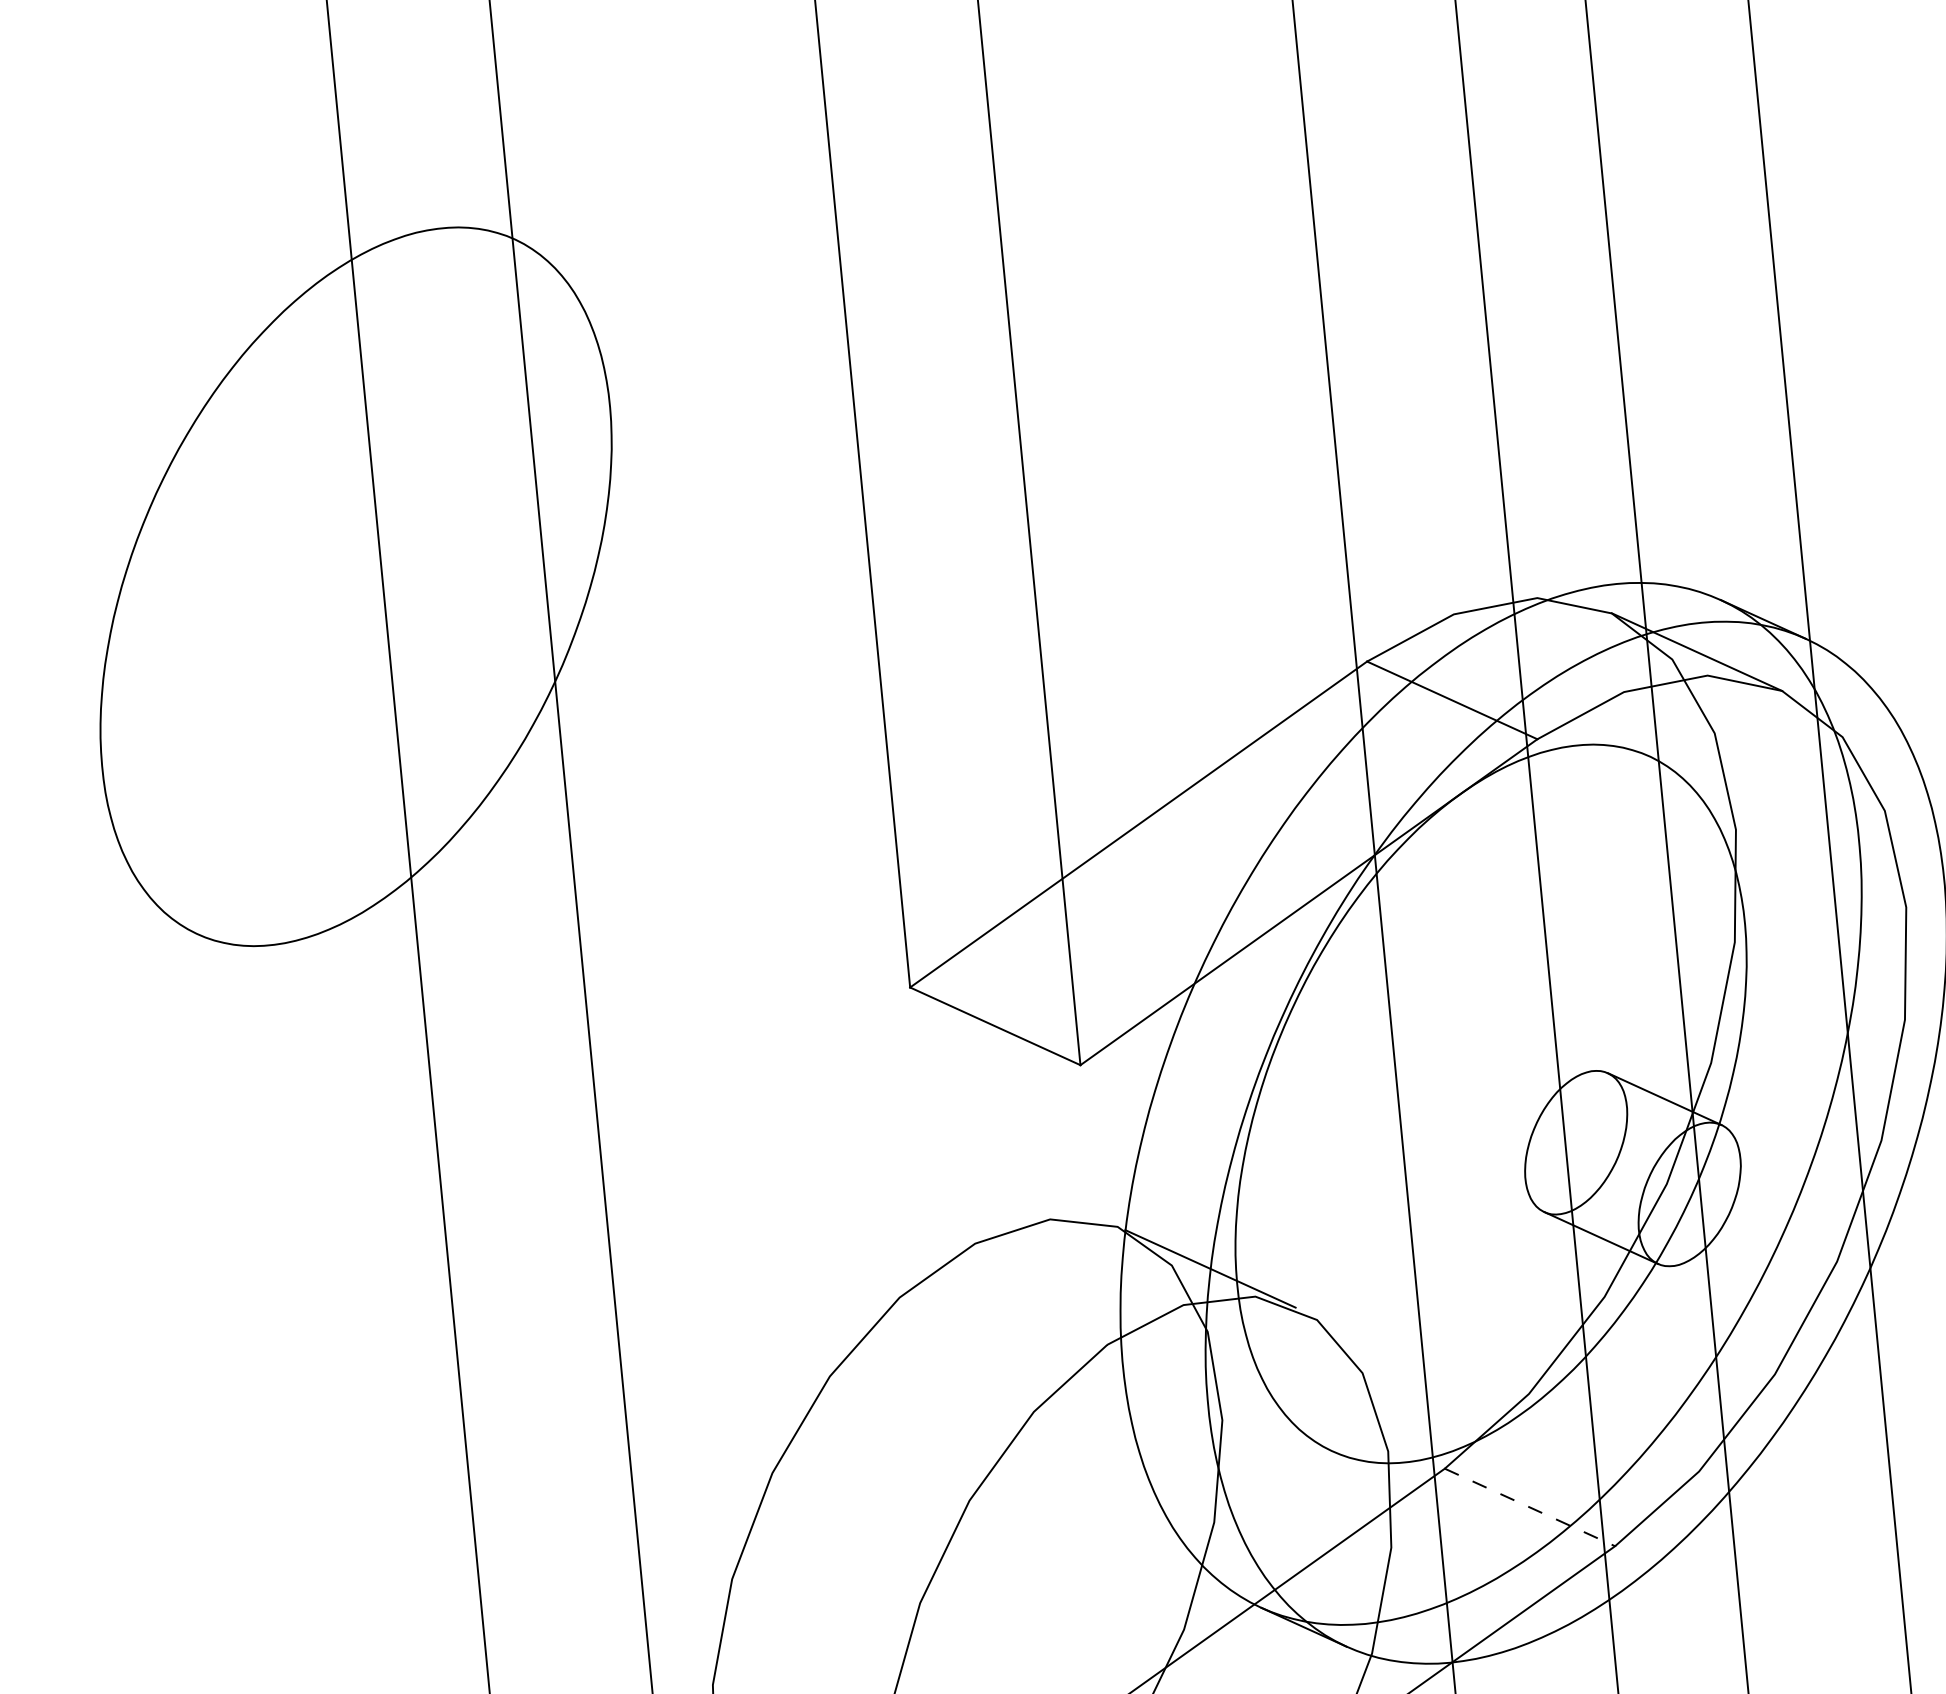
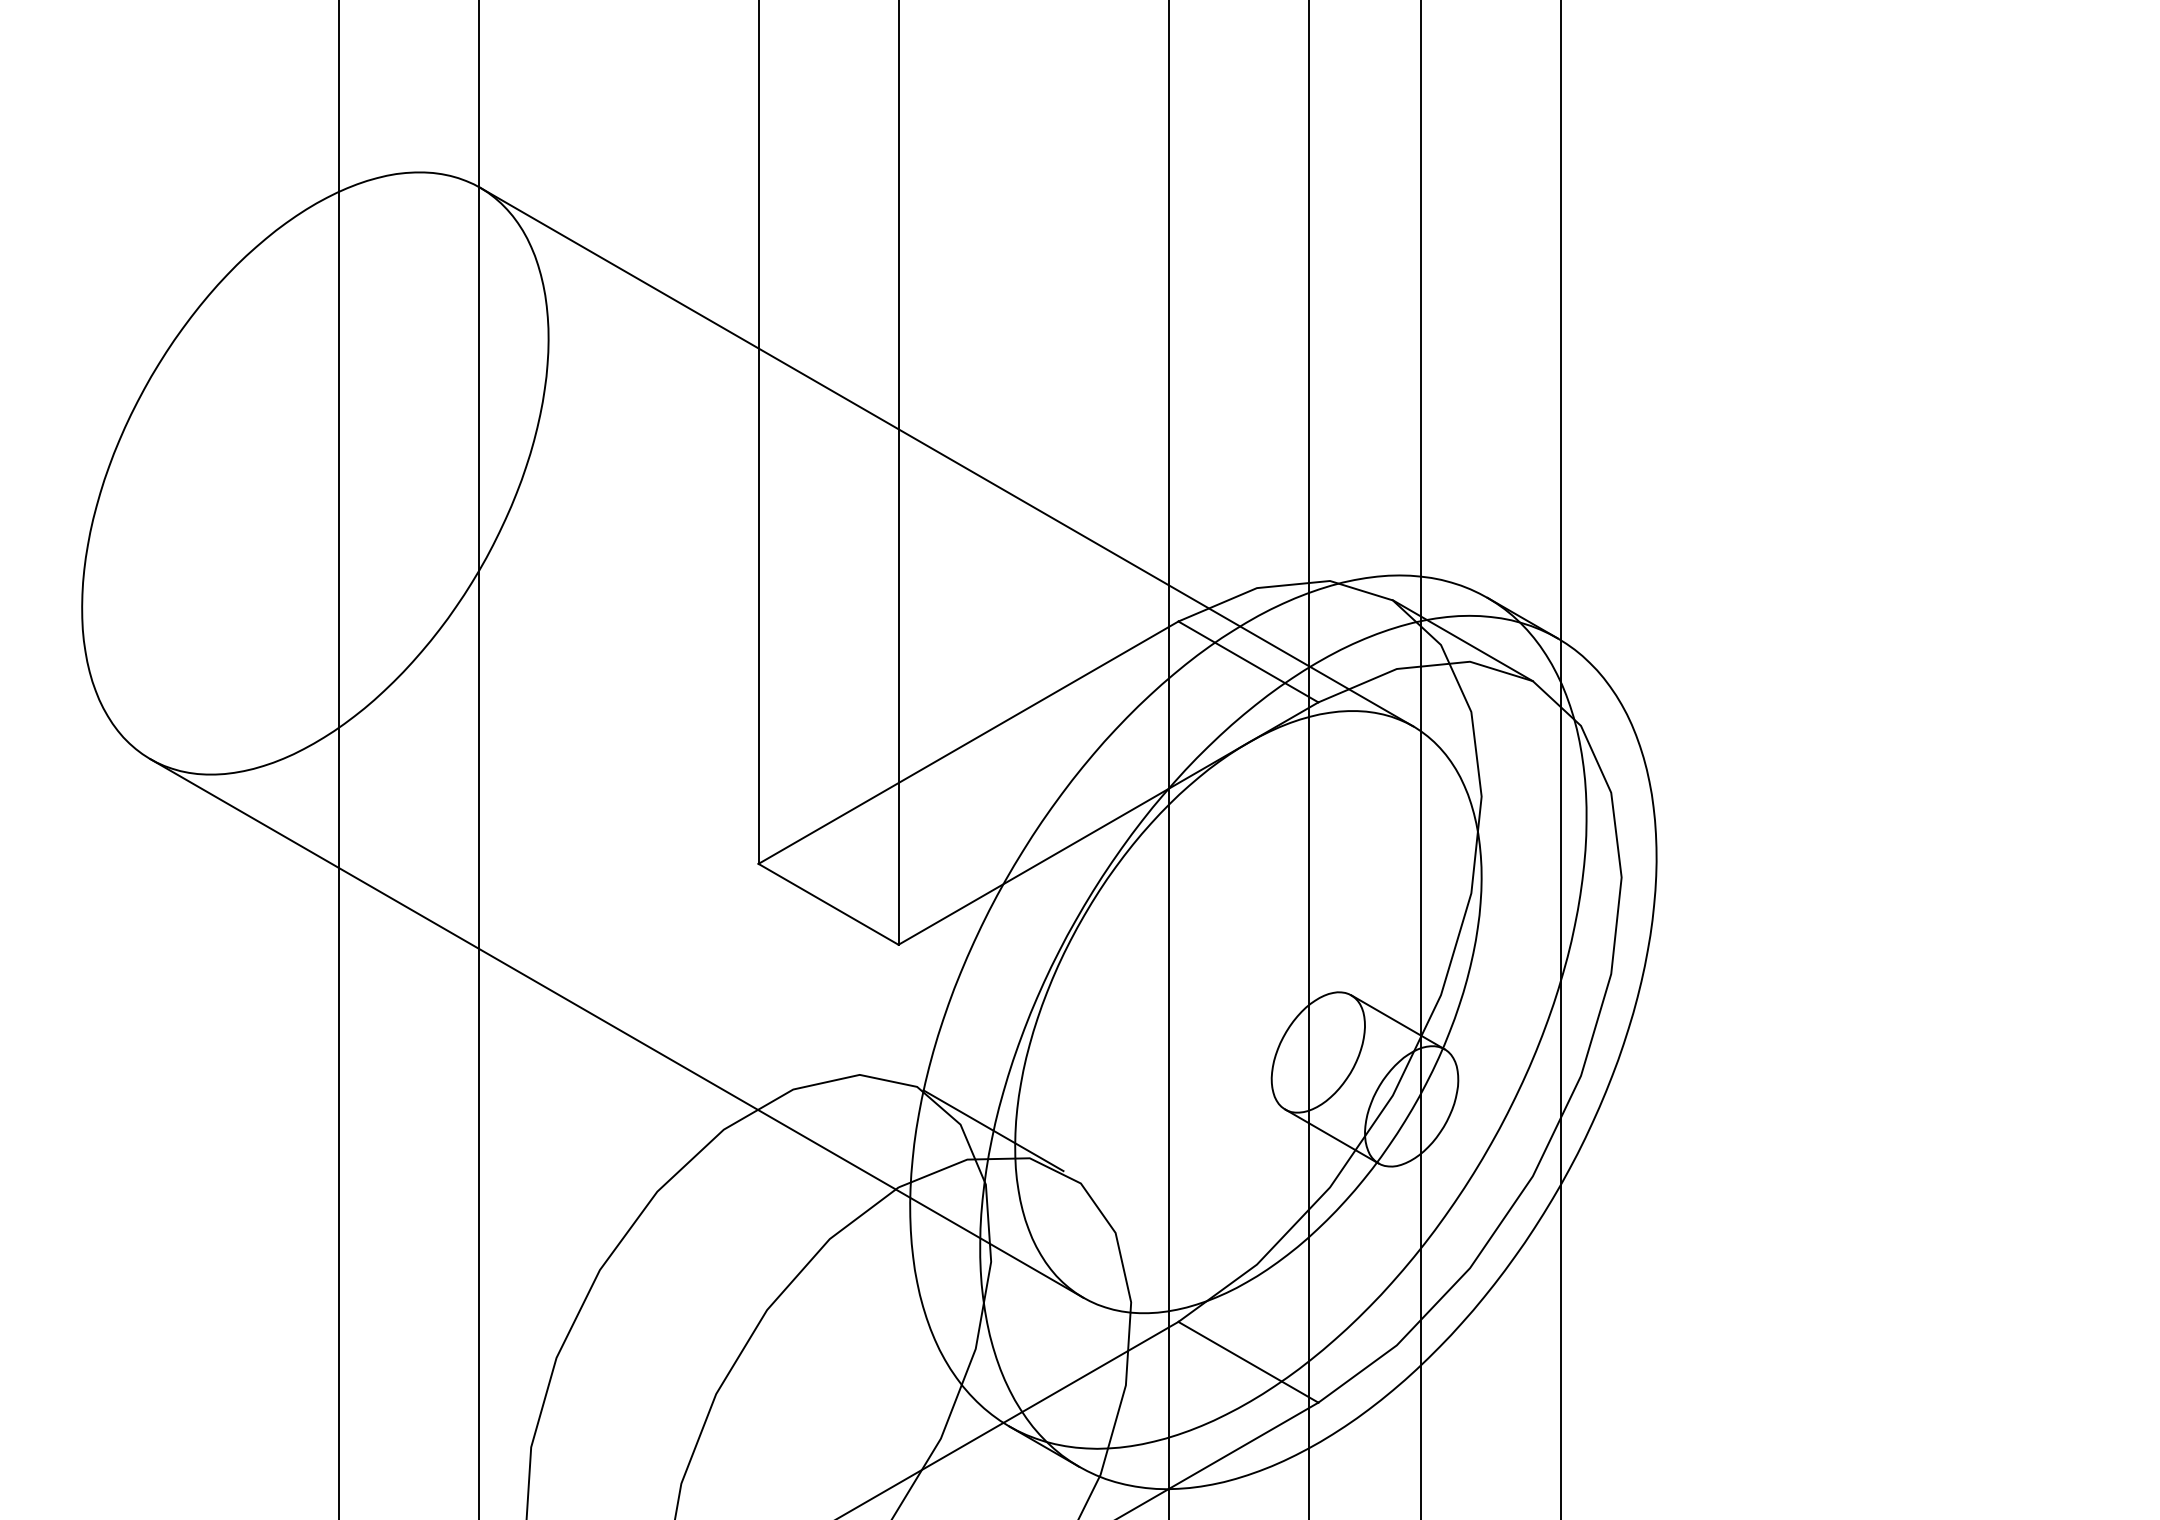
line: (1081, 497) -> (946, 456), added
line: (764, 1192) -> (616, 1028), added
line: (1530, 1507) -> (1248, 1362), dashed -> solid

